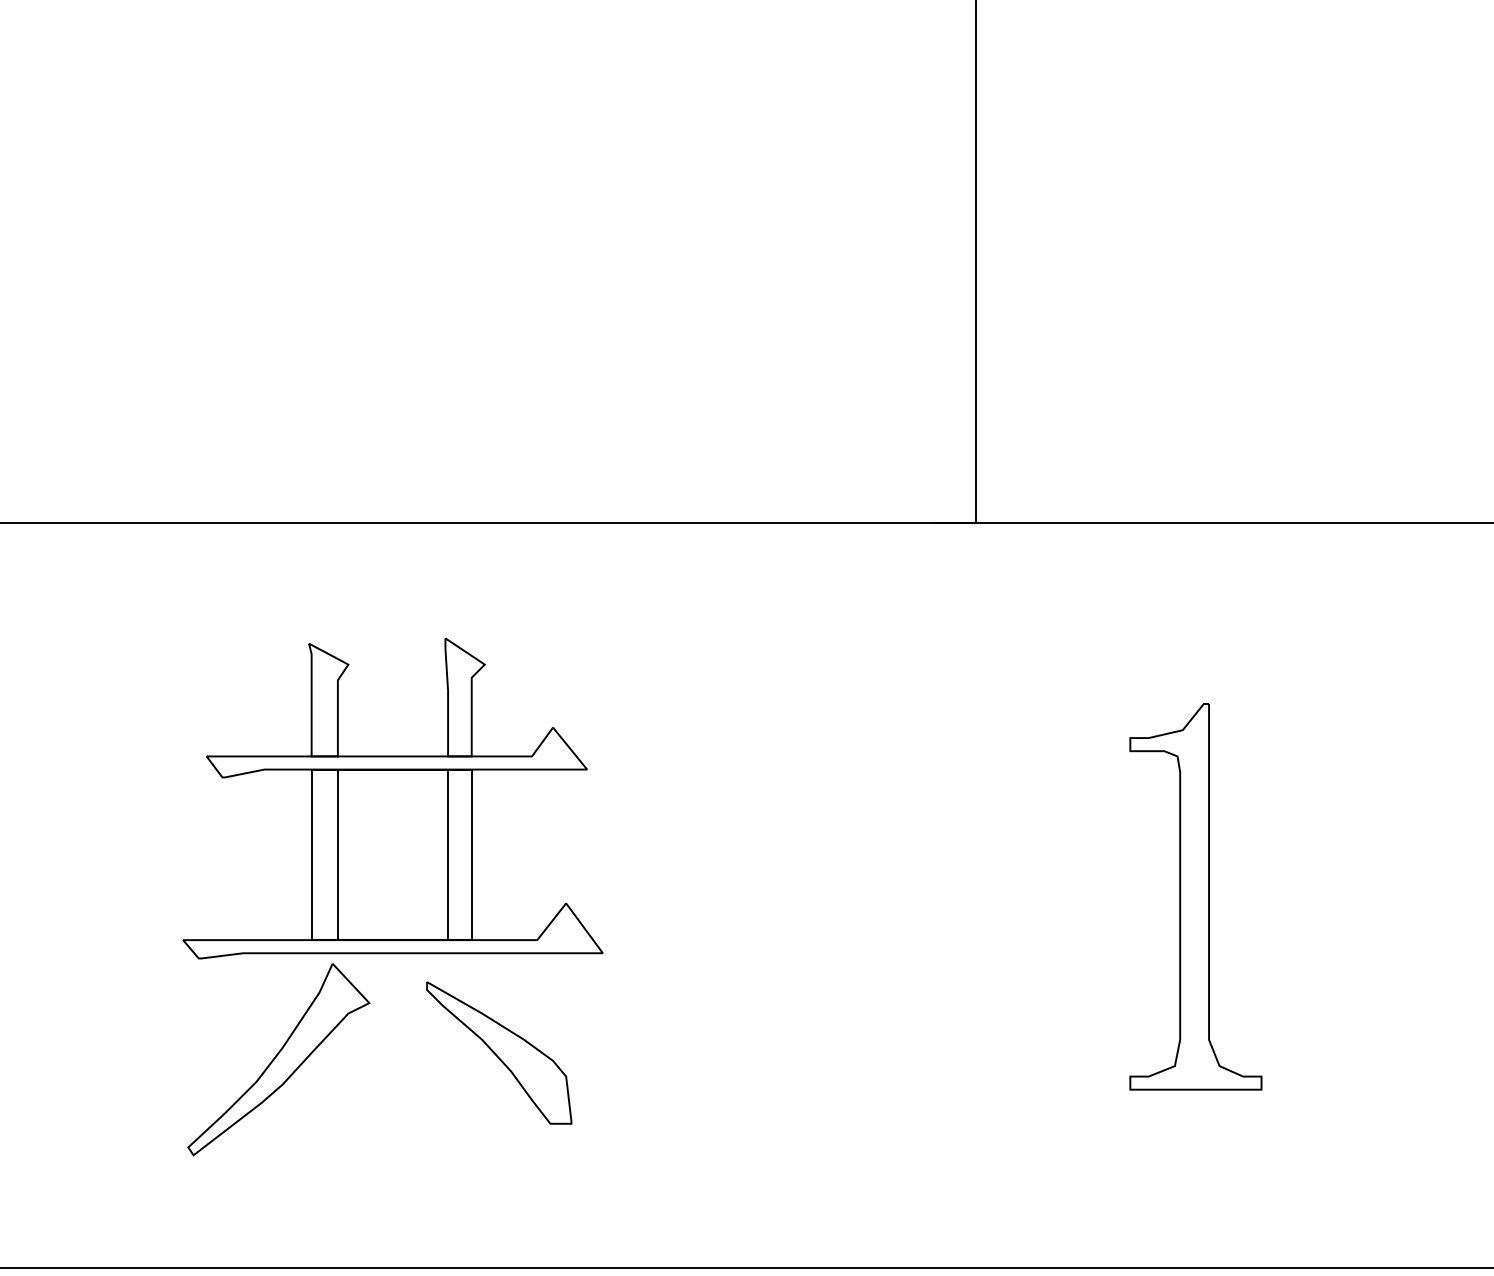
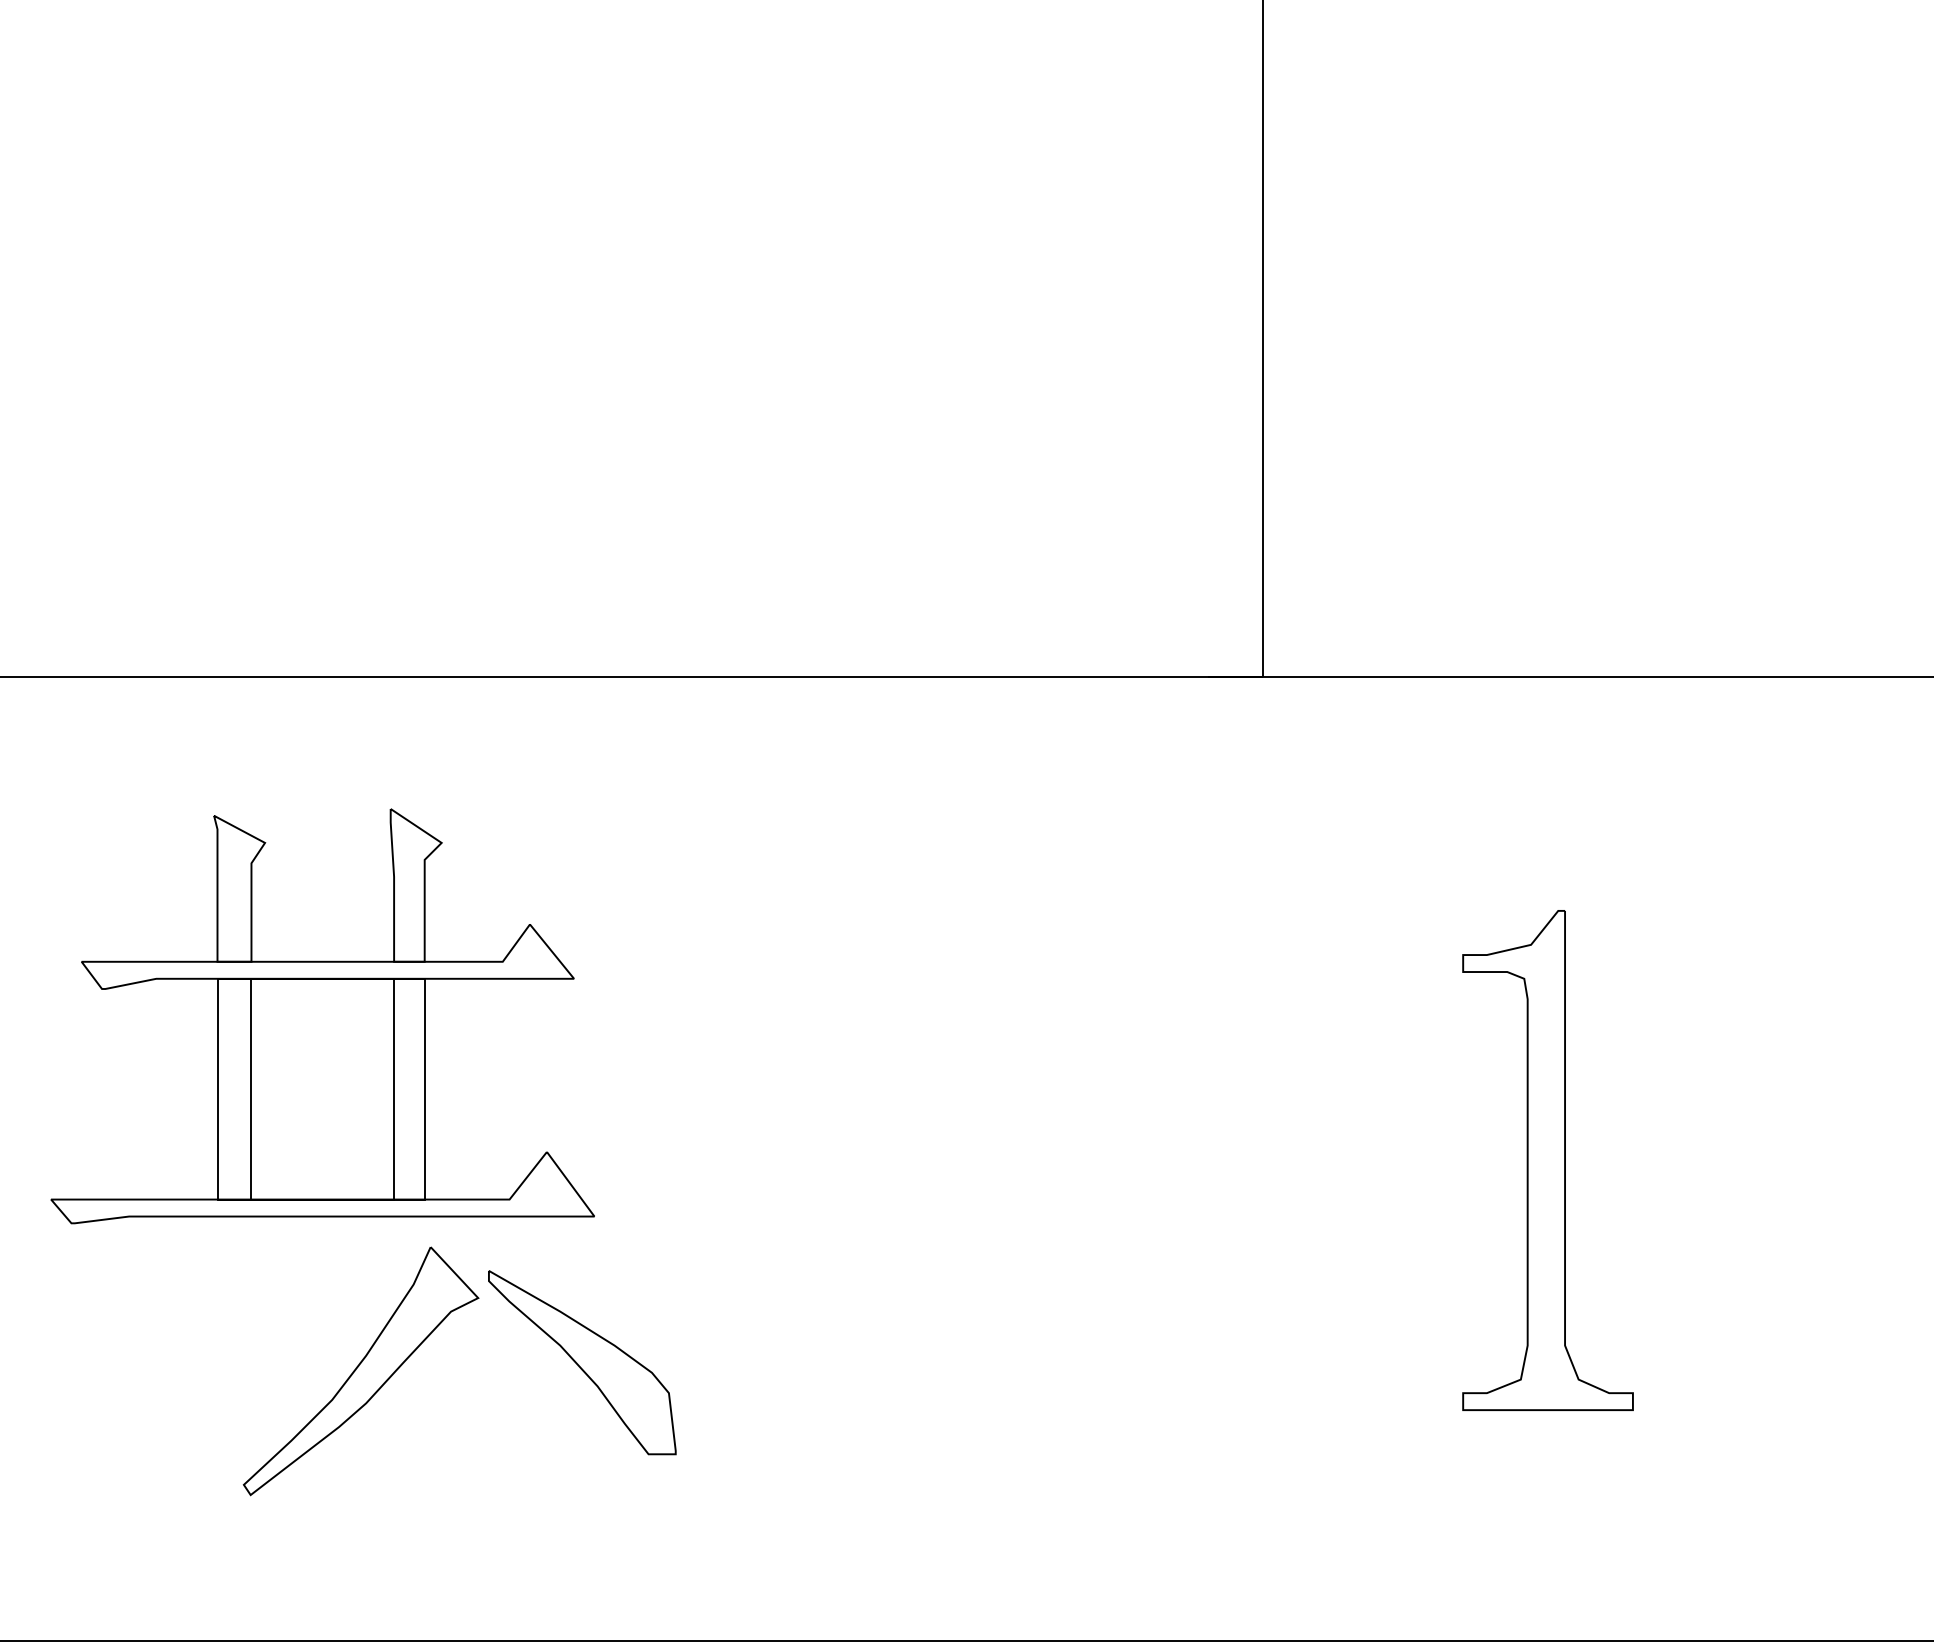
part: (392, 798) -> (322, 1016), moved
part: (499, 1052) -> (582, 1362), moved

